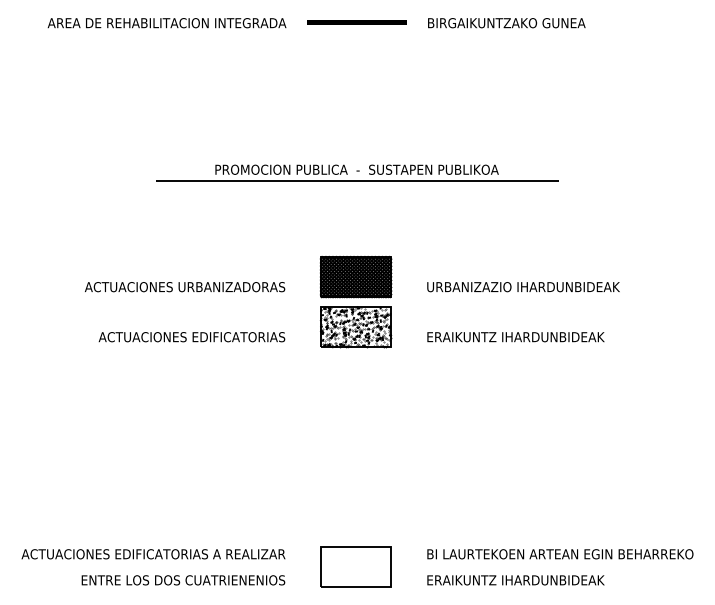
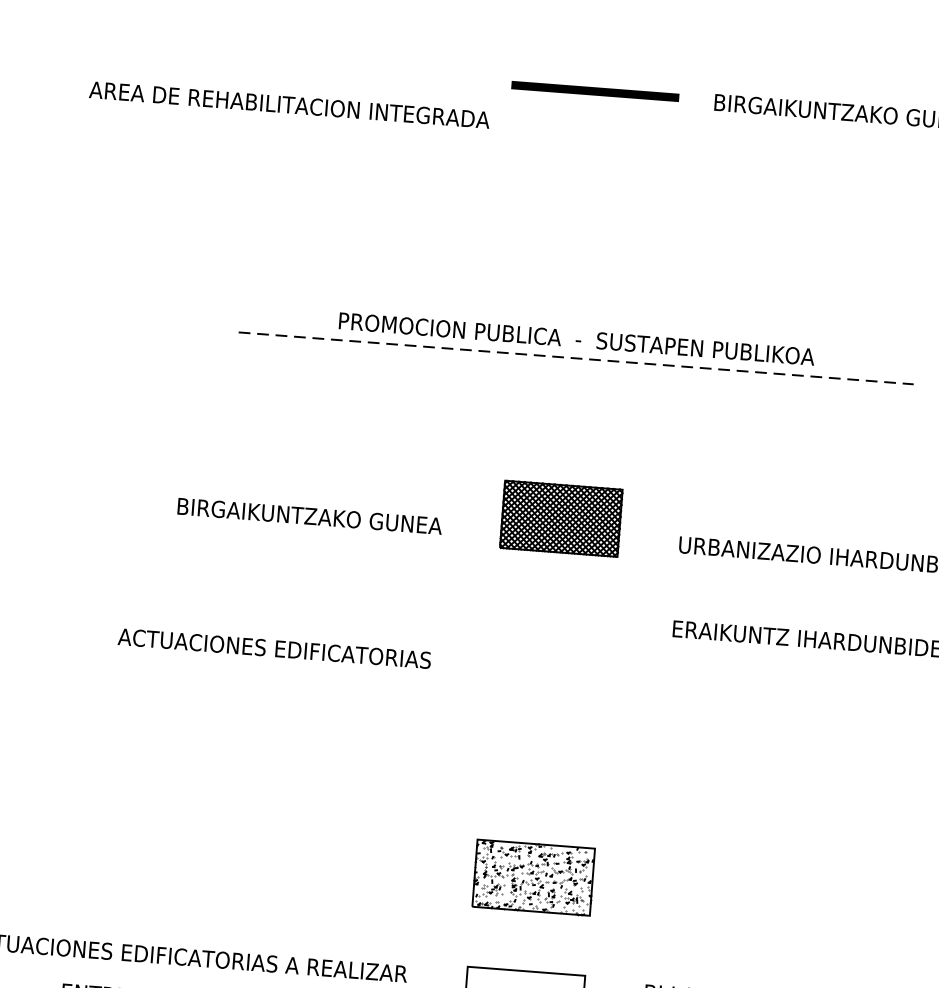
text: (166, 23) -> (288, 105), moved
line: (358, 181) -> (577, 358), solid -> dashed
text: (185, 287) -> (274, 514), ACTUACIONES URBANIZADORAS -> BIRGAIKUNTZAKO GUNEA
part: (356, 327) -> (534, 878), moved
text: (191, 337) -> (273, 649), moved

